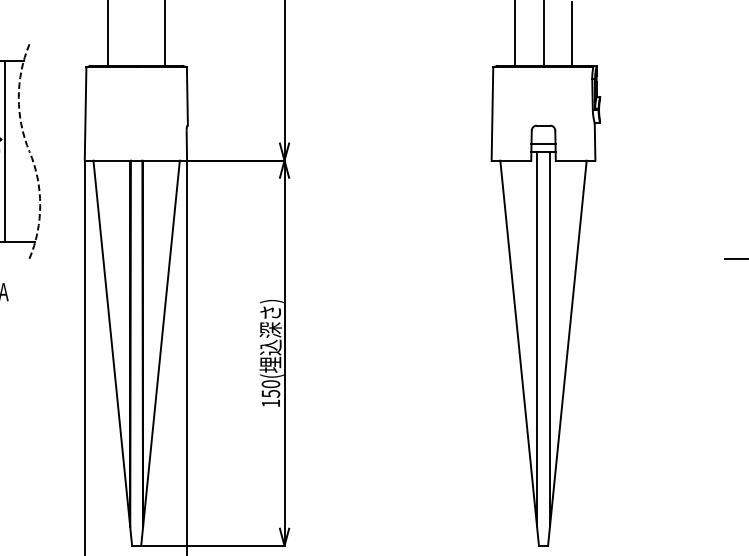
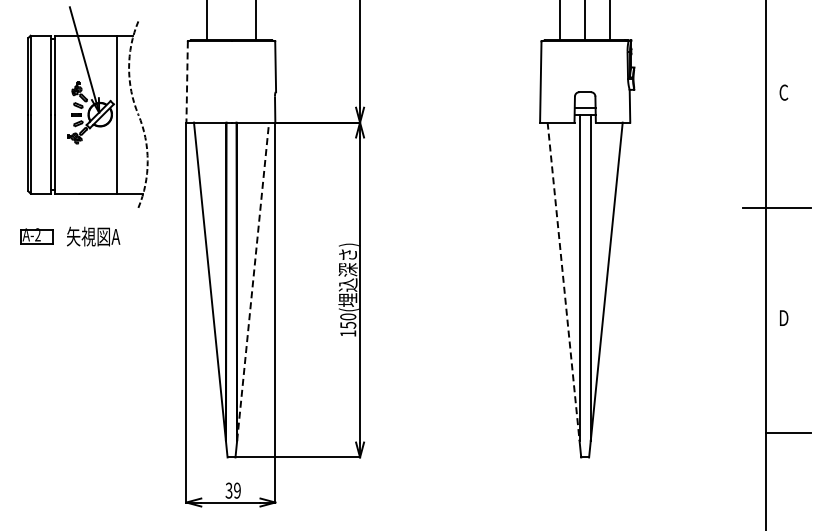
line: (85, 114) -> (187, 82), solid -> dashed
line: (161, 343) -> (253, 281), solid -> dashed
line: (518, 343) -> (563, 281), solid -> dashed

